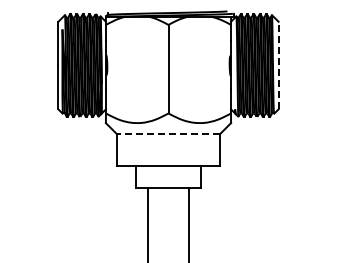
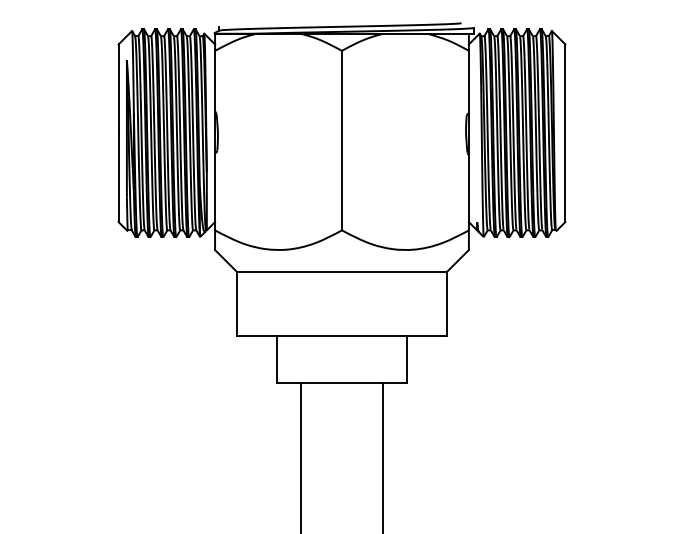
line: (278, 65) -> (565, 133), dashed -> solid
line: (168, 134) -> (342, 273), dashed -> solid

